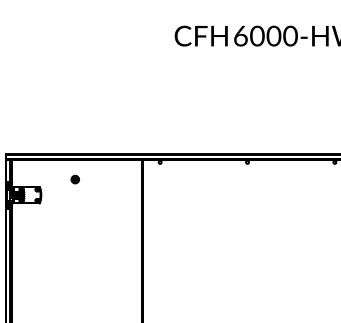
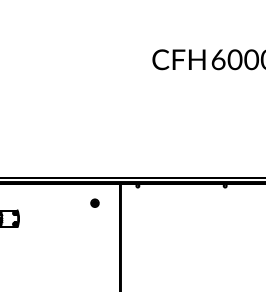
part: (74, 179) -> (94, 203), moved

